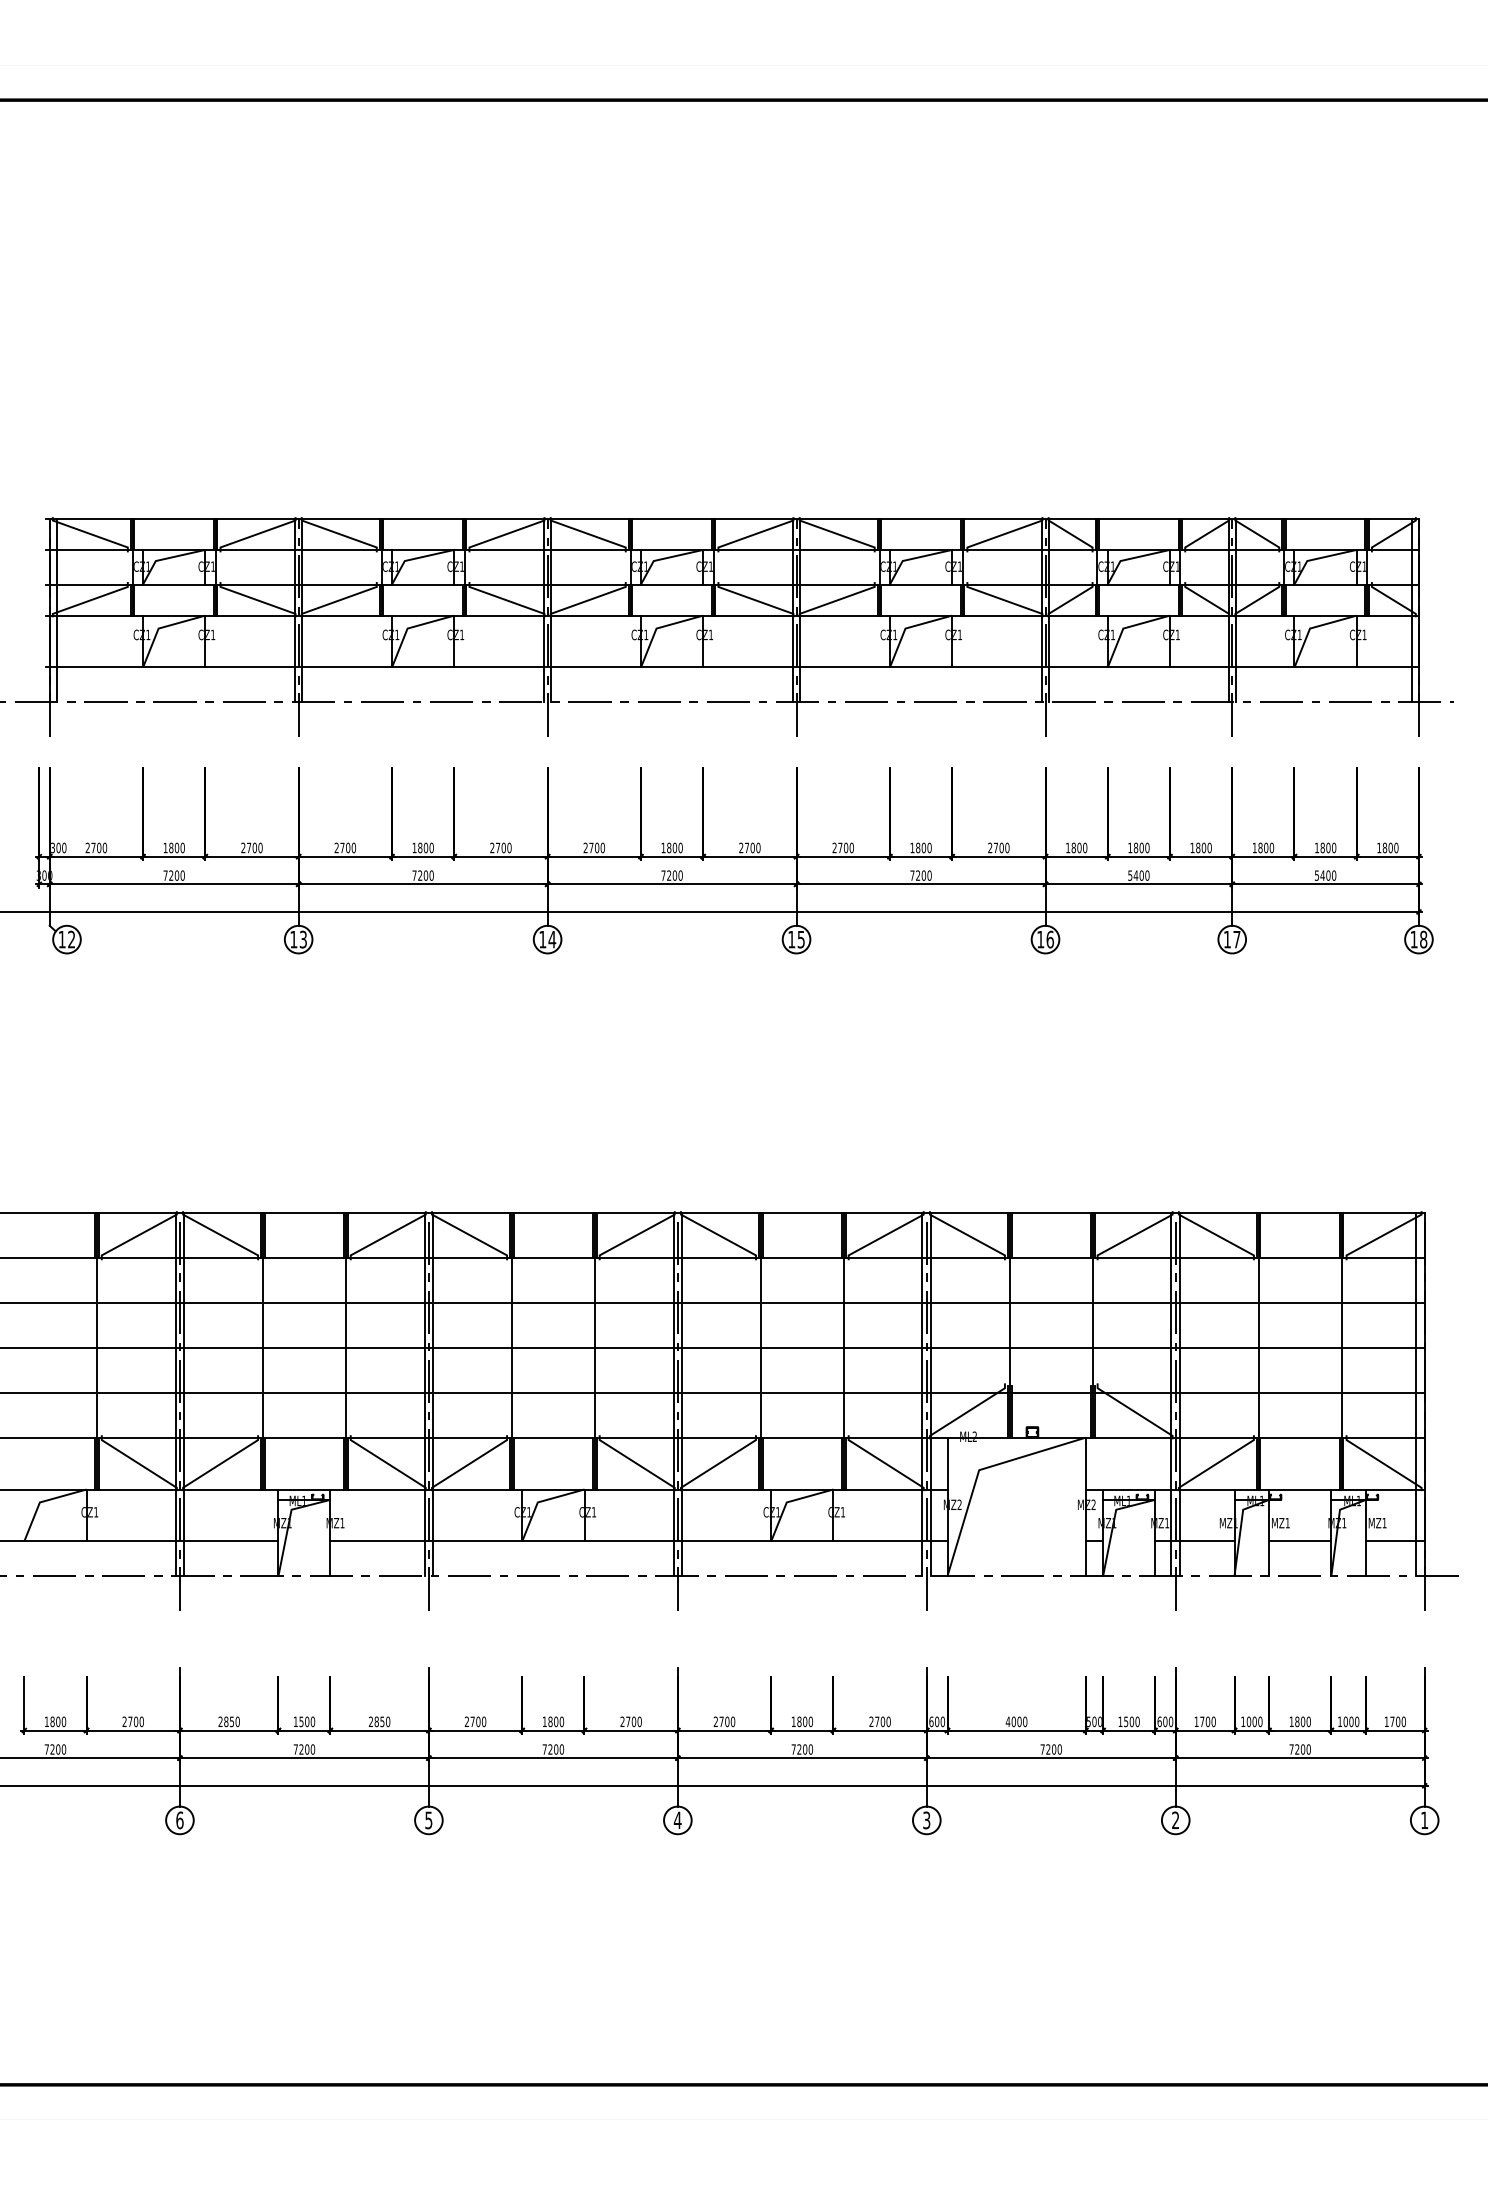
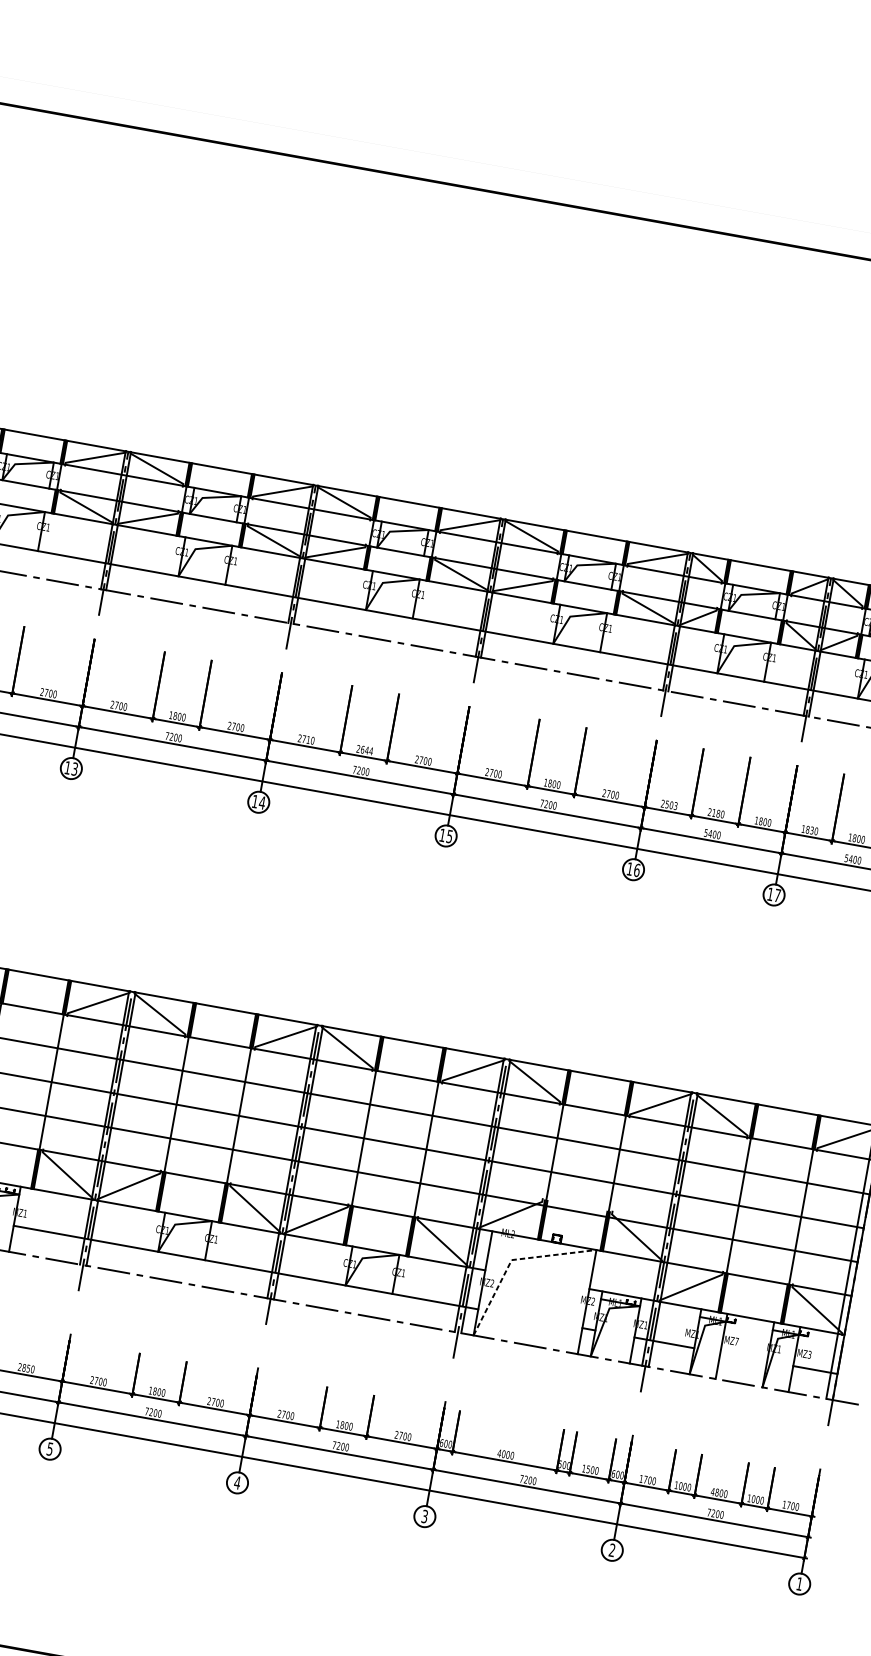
text: (597, 847) -> (308, 739), 2700 -> 2710
text: (671, 847) -> (364, 749), 1800 -> 2644
text: (1076, 847) -> (669, 804), 1800 -> 2503
text: (1135, 847) -> (713, 812), 1800 -> 2180
text: (1266, 847) -> (812, 830), 1800 -> 1830
line: (979, 1470) -> (511, 1260), solid -> dashed
text: (1384, 1522) -> (809, 1354), MZ1 -> MZ3
text: (1287, 1523) -> (736, 1341), MZ1 -> MZ7
line: (1300, 1541) -> (743, 1357), removed
text: (1291, 1721) -> (712, 1491), 1800 -> 4800

